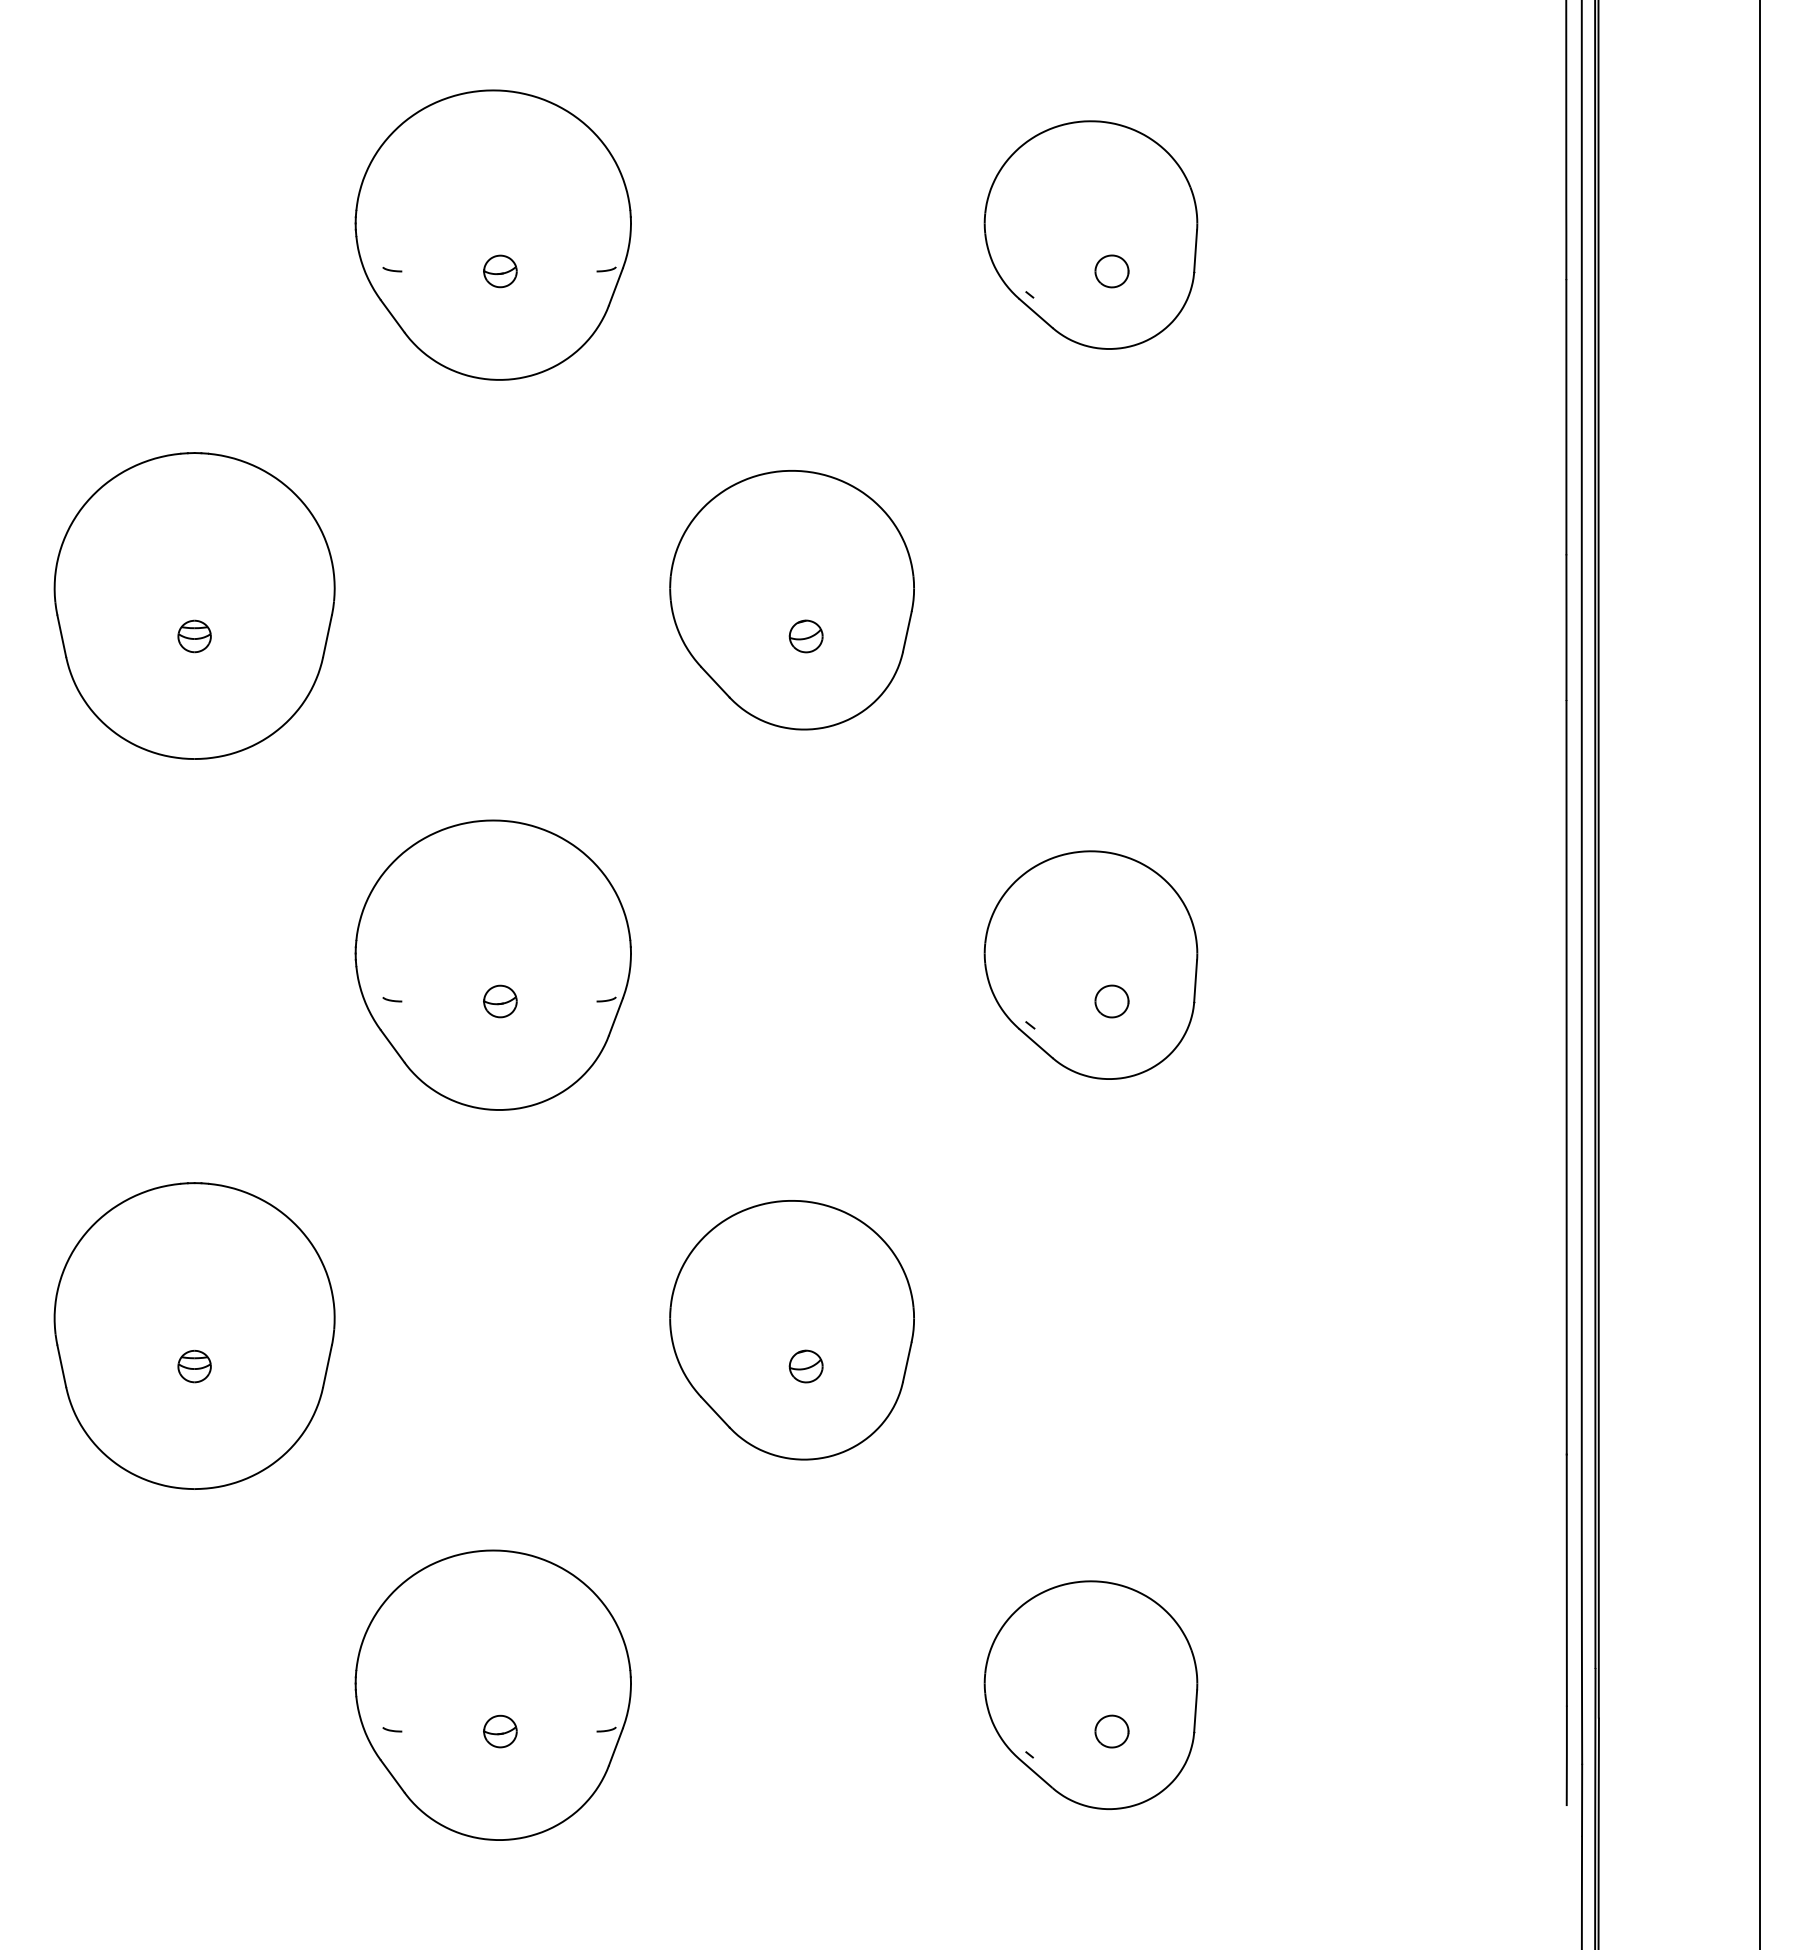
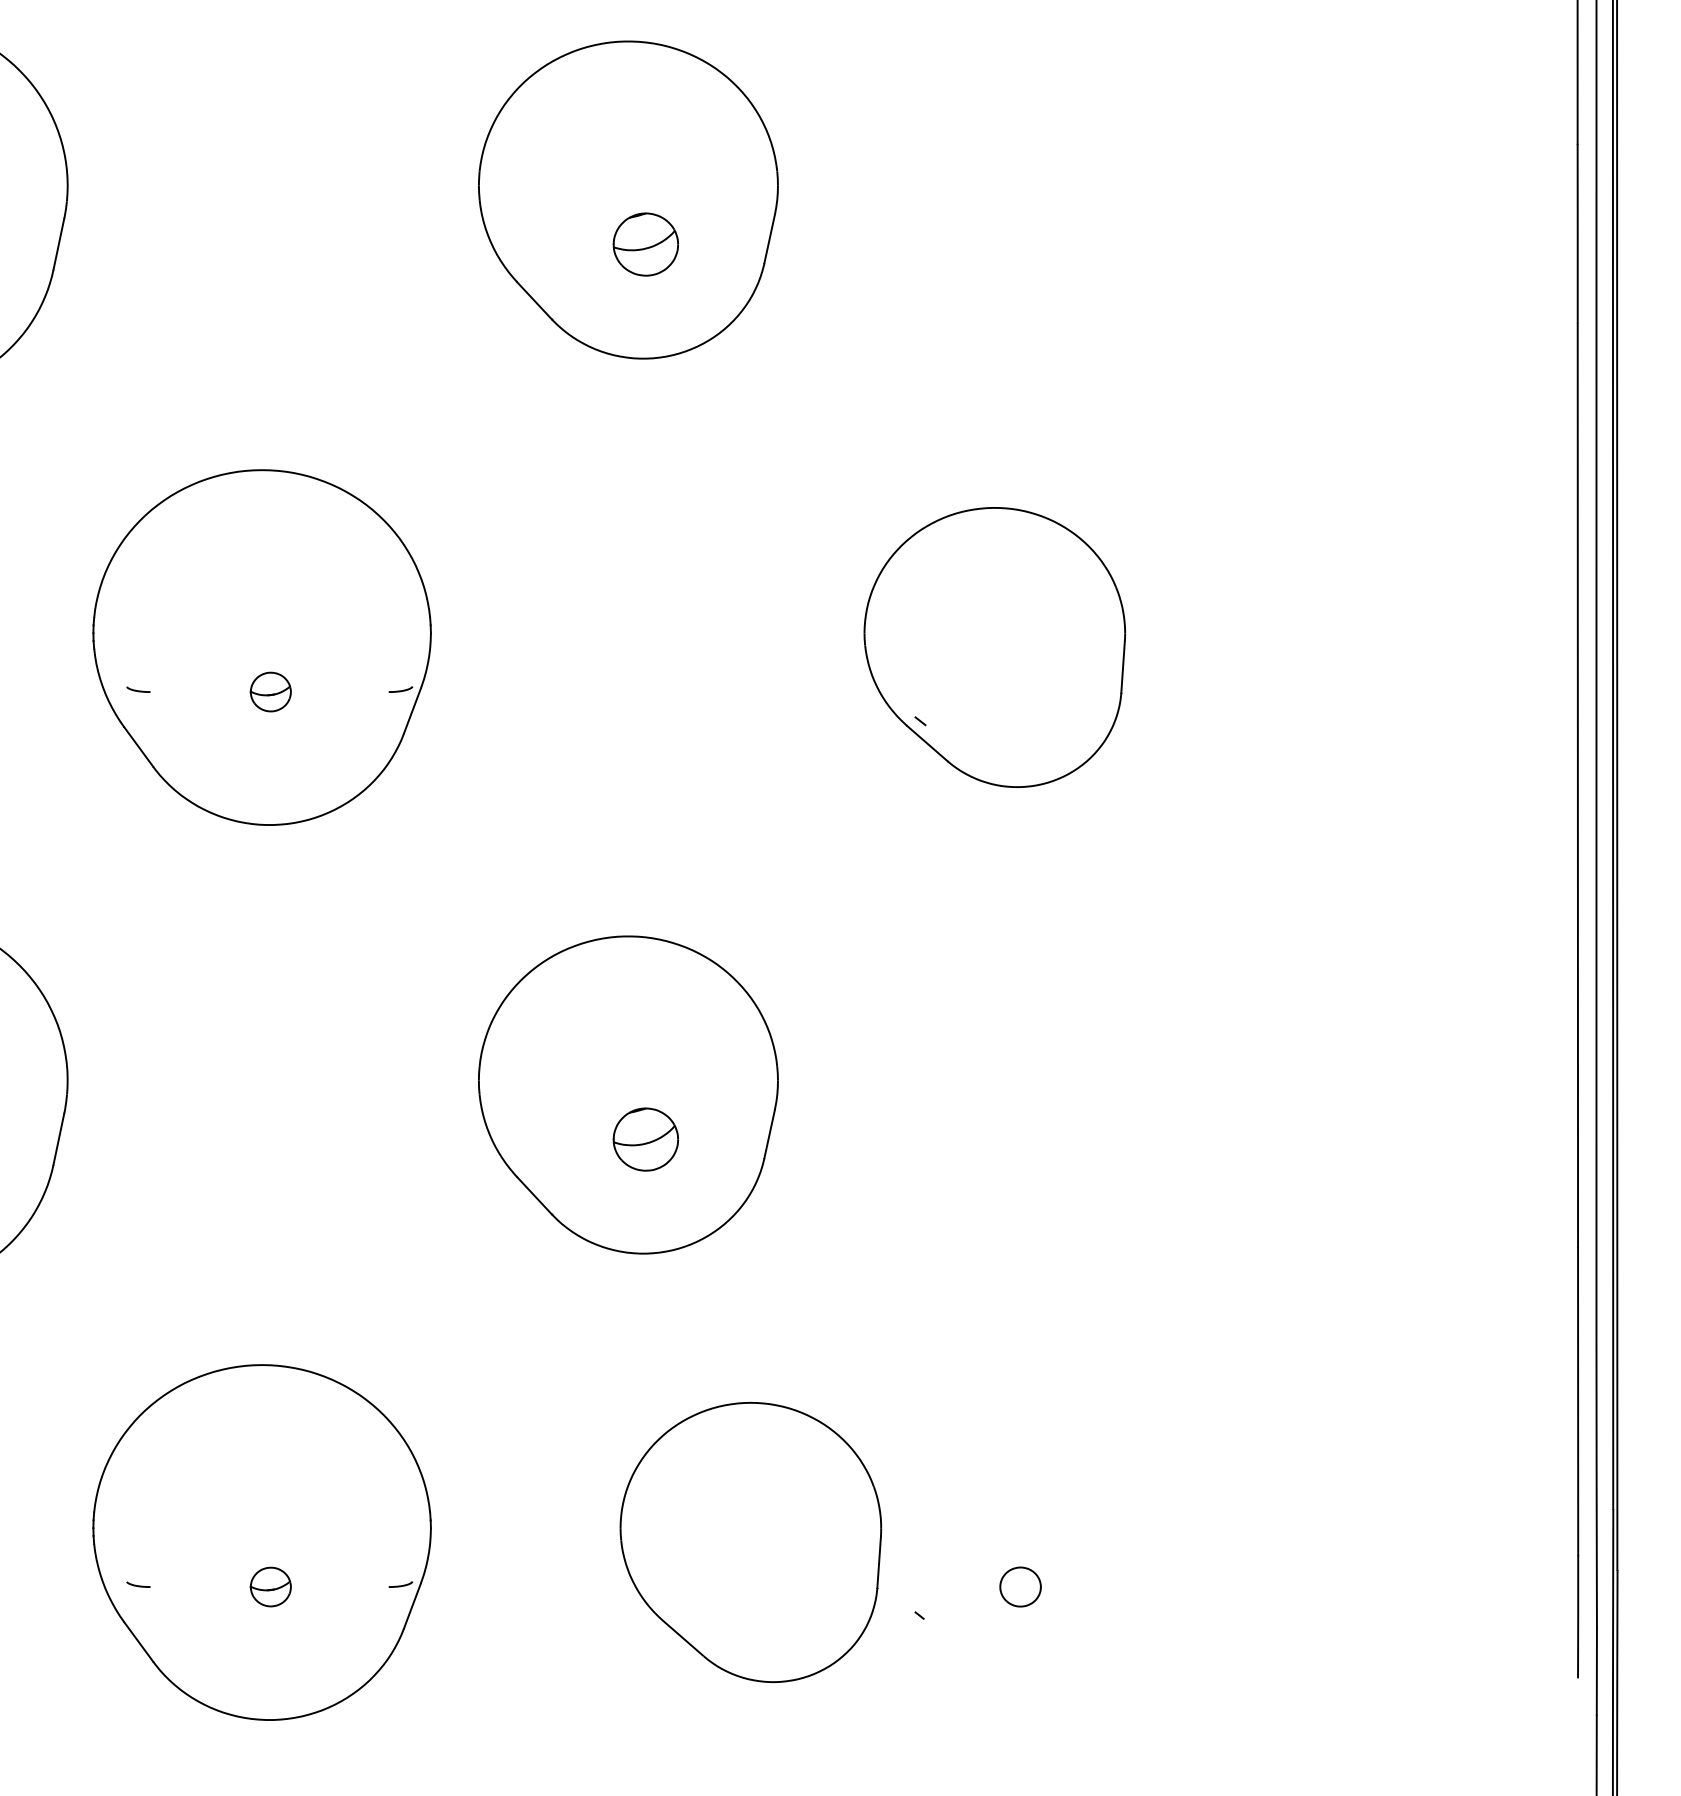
part: (805, 636) -> (644, 244), size x1.6
part: (1111, 1001) -> (1019, 692), removed
part: (805, 1366) -> (644, 1139), size x1.6
part: (1090, 1694) -> (750, 1541), moved

